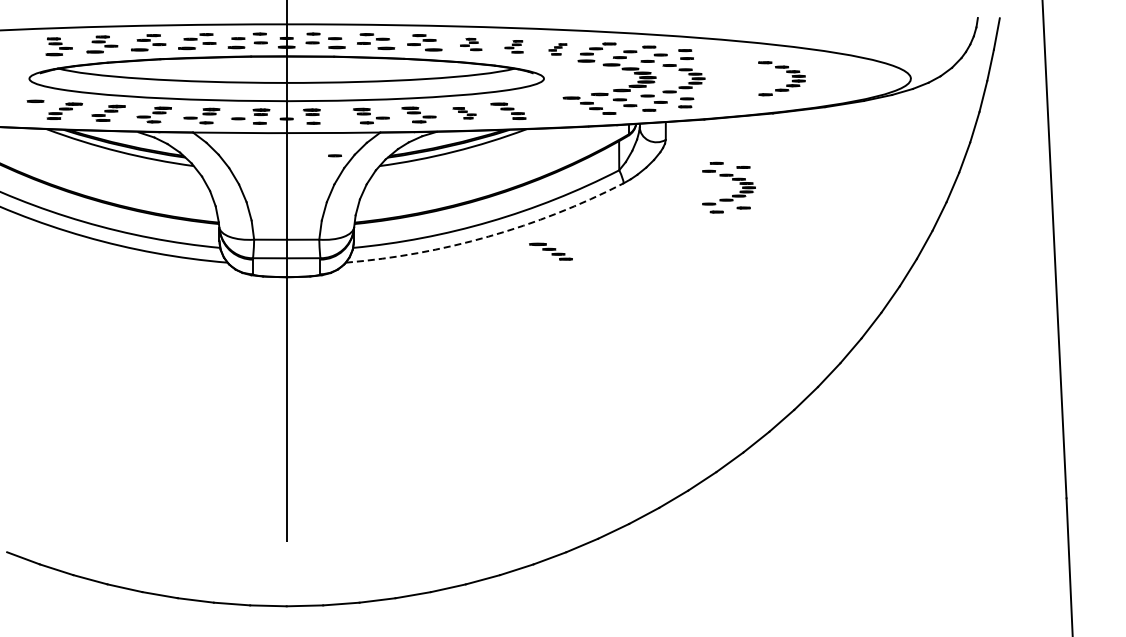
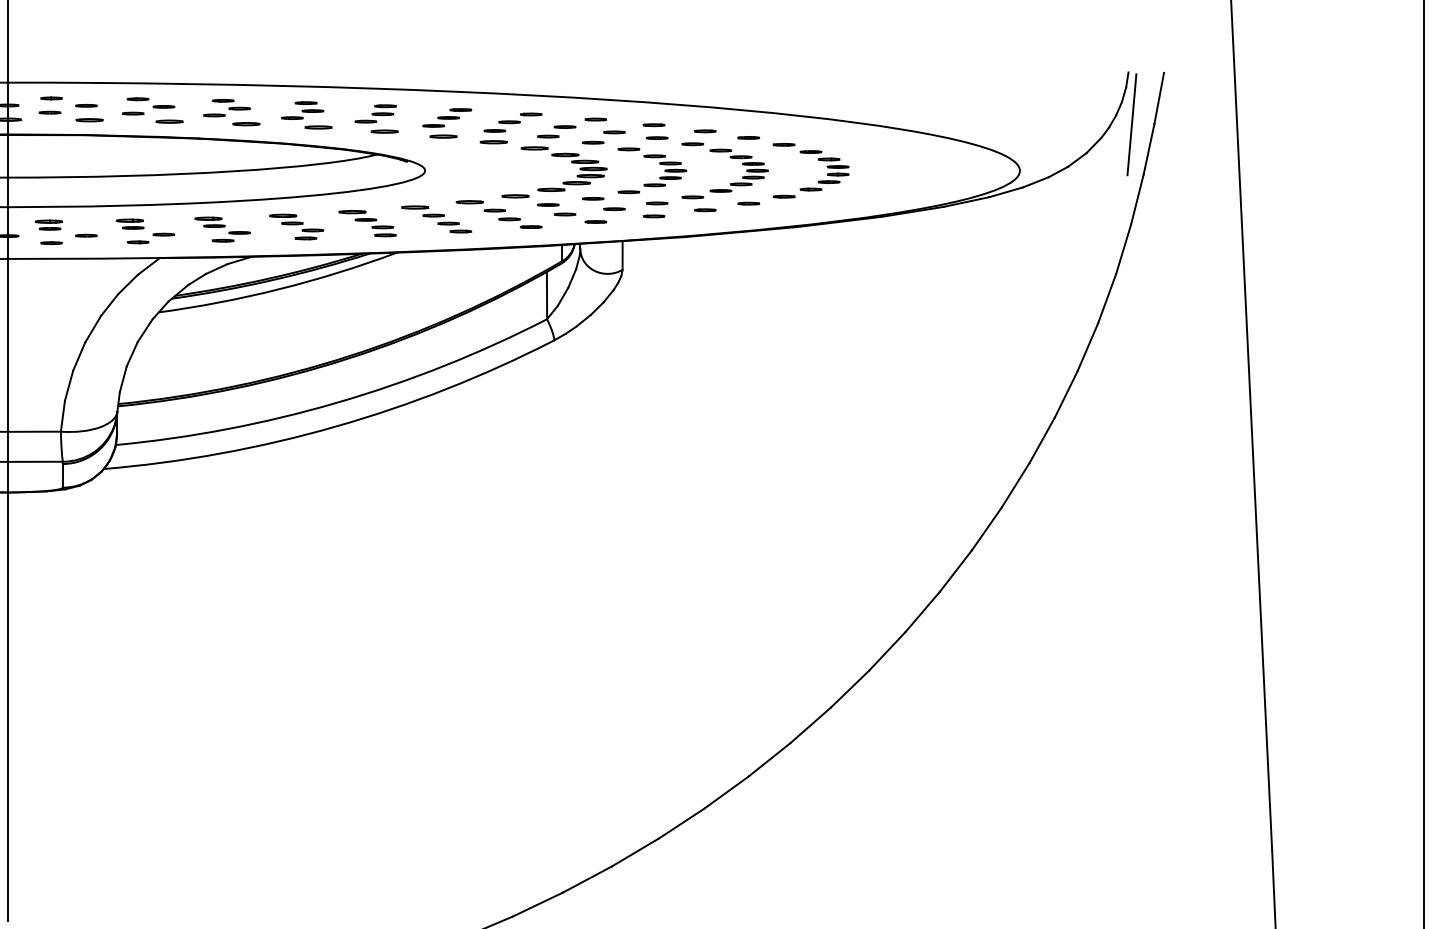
part: (471, 44) -> (307, 115), size x1.43
part: (513, 46) -> (375, 118), size x1.43
part: (557, 49) -> (447, 123), size x1.67
line: (979, 50) -> (1131, 125), added
part: (464, 112) -> (296, 225), size x1.43
part: (334, 155) -> (85, 235), moved
part: (732, 180) -> (730, 159), moved
arc: (488, 236) -> (335, 426), dashed -> solid
part: (550, 251) -> (435, 219), moved

